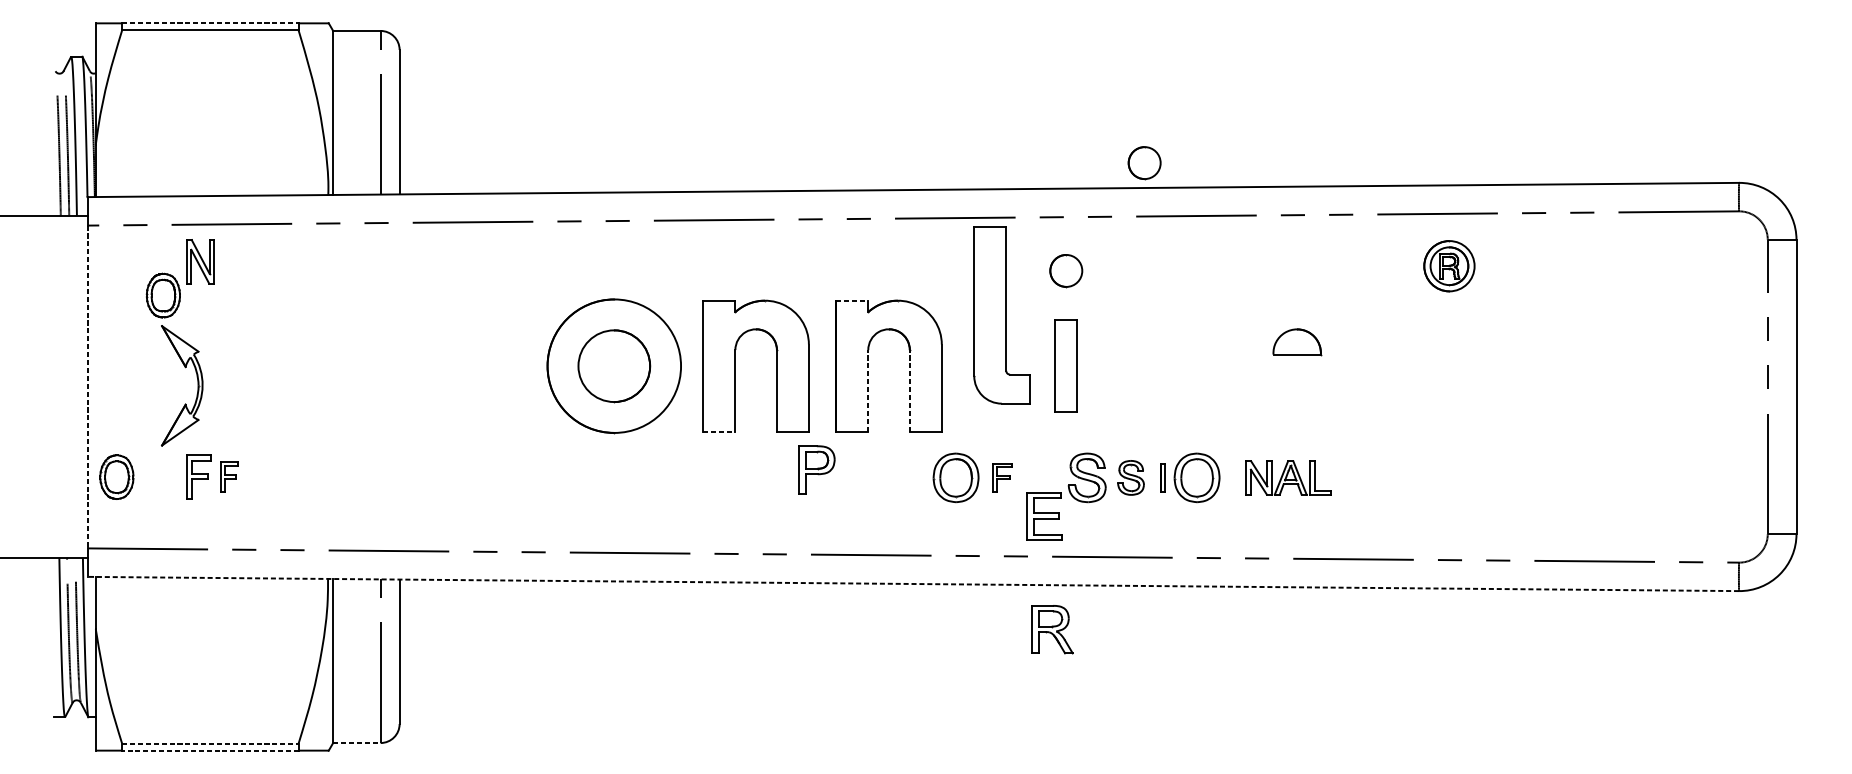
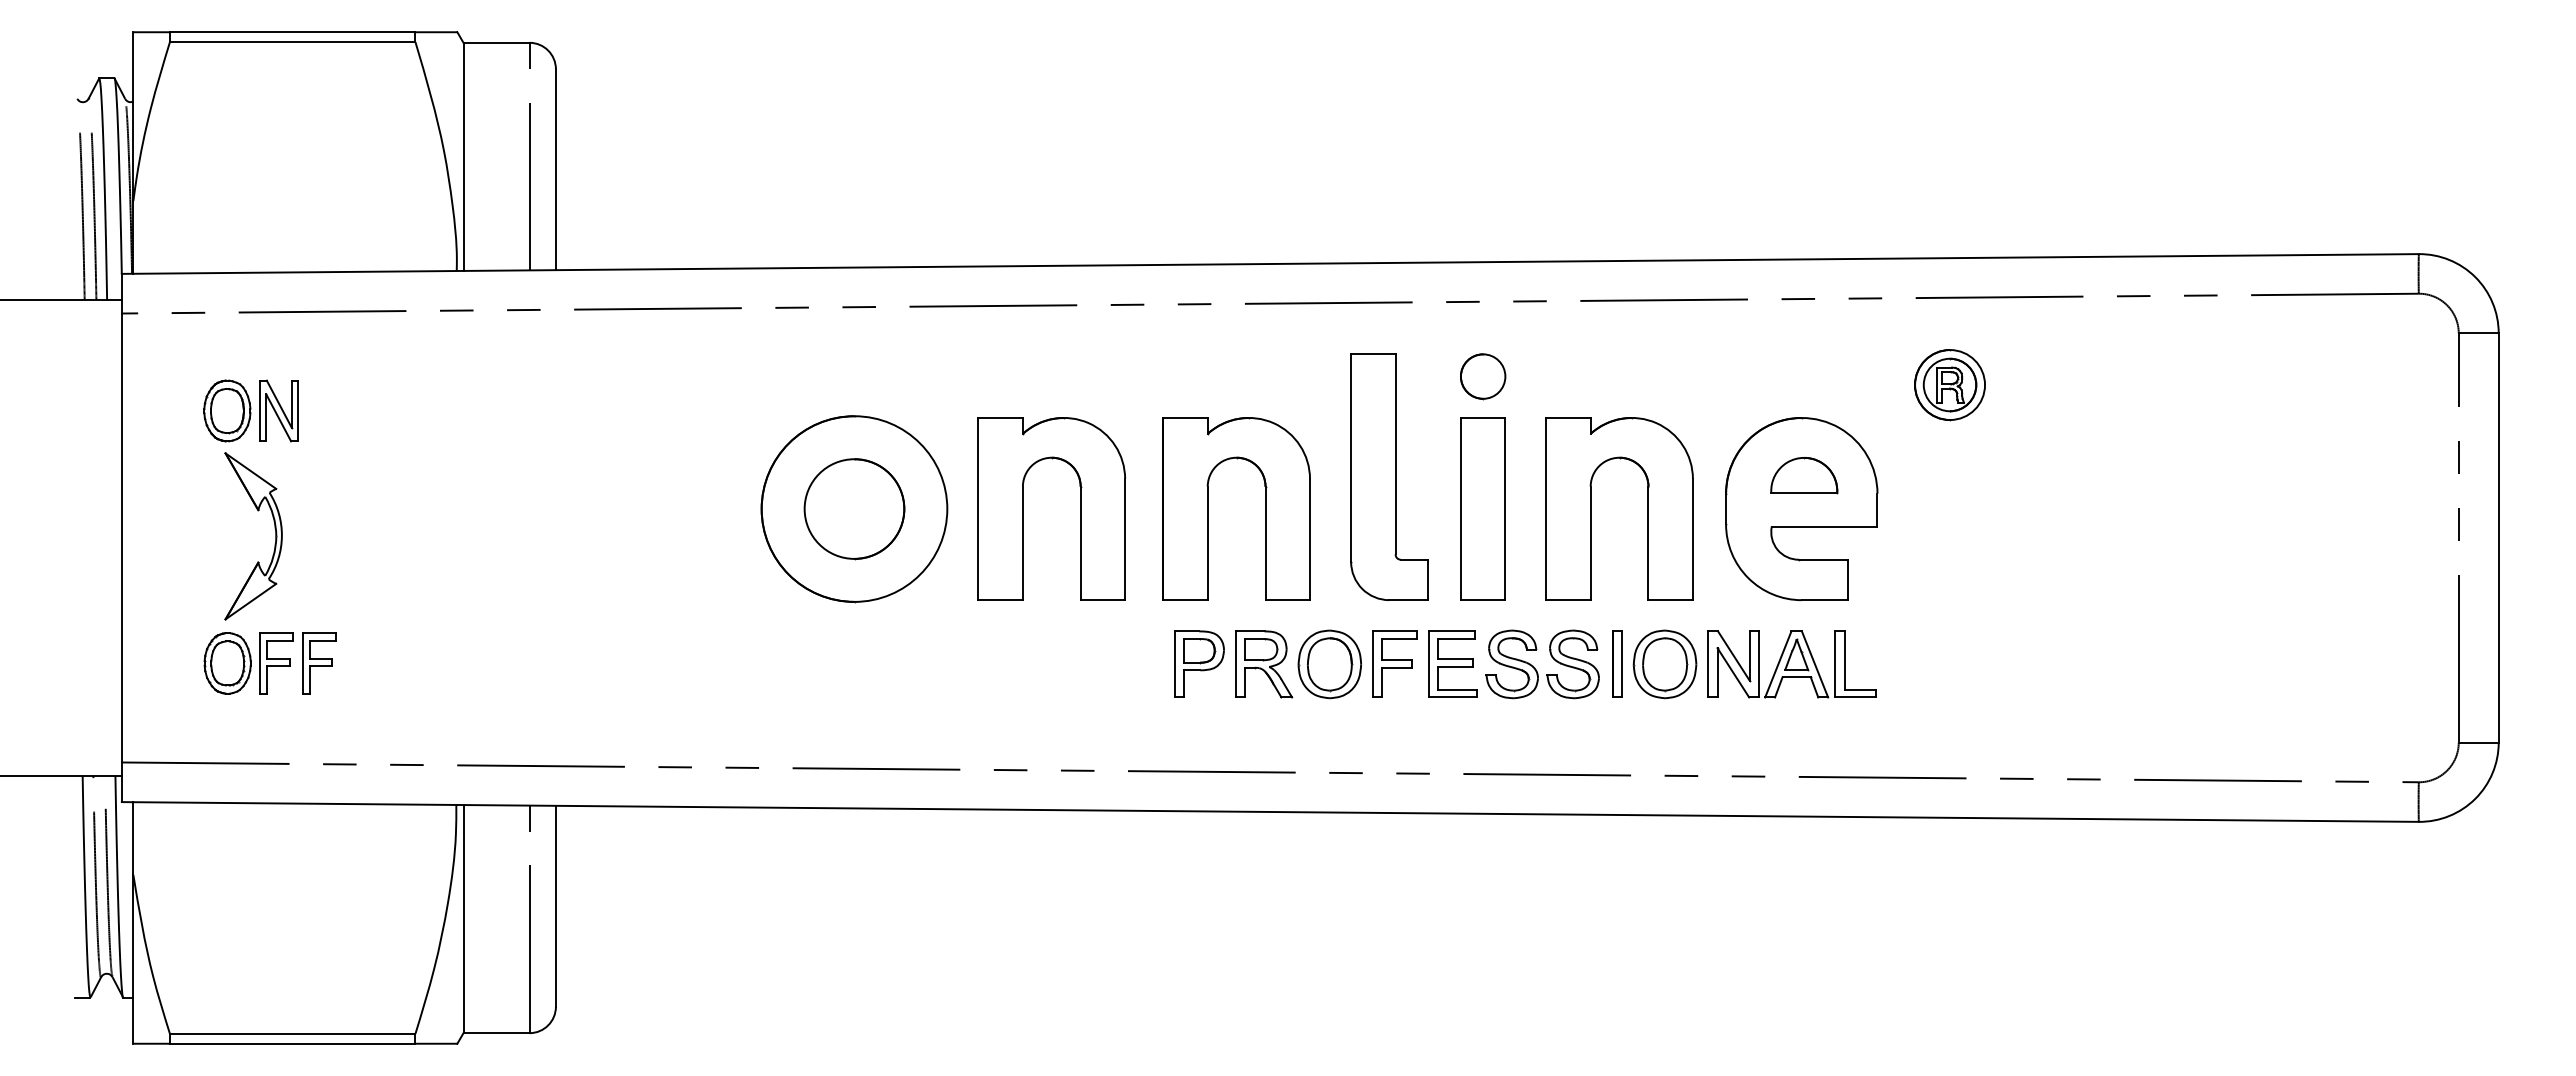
line: (210, 23) -> (292, 32), dashed -> solid
part: (1144, 163) -> (1592, 226), removed
part: (200, 261) -> (278, 410), moved
part: (1449, 266) -> (1949, 385), moved
line: (853, 300) -> (1186, 417), dashed -> solid
part: (1001, 314) -> (1389, 476), moved
part: (1065, 365) -> (1482, 508), size x1.43
part: (1144, 365) -> (1591, 508), added
part: (1295, 366) -> (1801, 509), added
line: (87, 387) -> (121, 538), dashed -> solid
line: (868, 390) -> (1207, 543), dashed -> solid
line: (909, 390) -> (1265, 543), dashed -> solid
line: (720, 431) -> (1001, 600), dashed -> solid
part: (817, 469) -> (1199, 663), moved
part: (116, 477) -> (227, 663), moved
part: (229, 477) -> (319, 663), size x1.43
part: (1002, 477) -> (1394, 663), size x1.67
part: (1130, 477) -> (1572, 664), size x1.43
part: (1162, 477) -> (1617, 663), size x1.67
part: (1288, 477) -> (1791, 664), size x1.43
part: (1044, 516) -> (1452, 663), moved
line: (913, 583) -> (1270, 811), dashed -> solid
part: (1052, 629) -> (1264, 664), moved
line: (210, 743) -> (292, 1033), dashed -> solid
line: (357, 743) -> (497, 1033), dashed -> solid
line: (210, 750) -> (292, 1043), dashed -> solid

